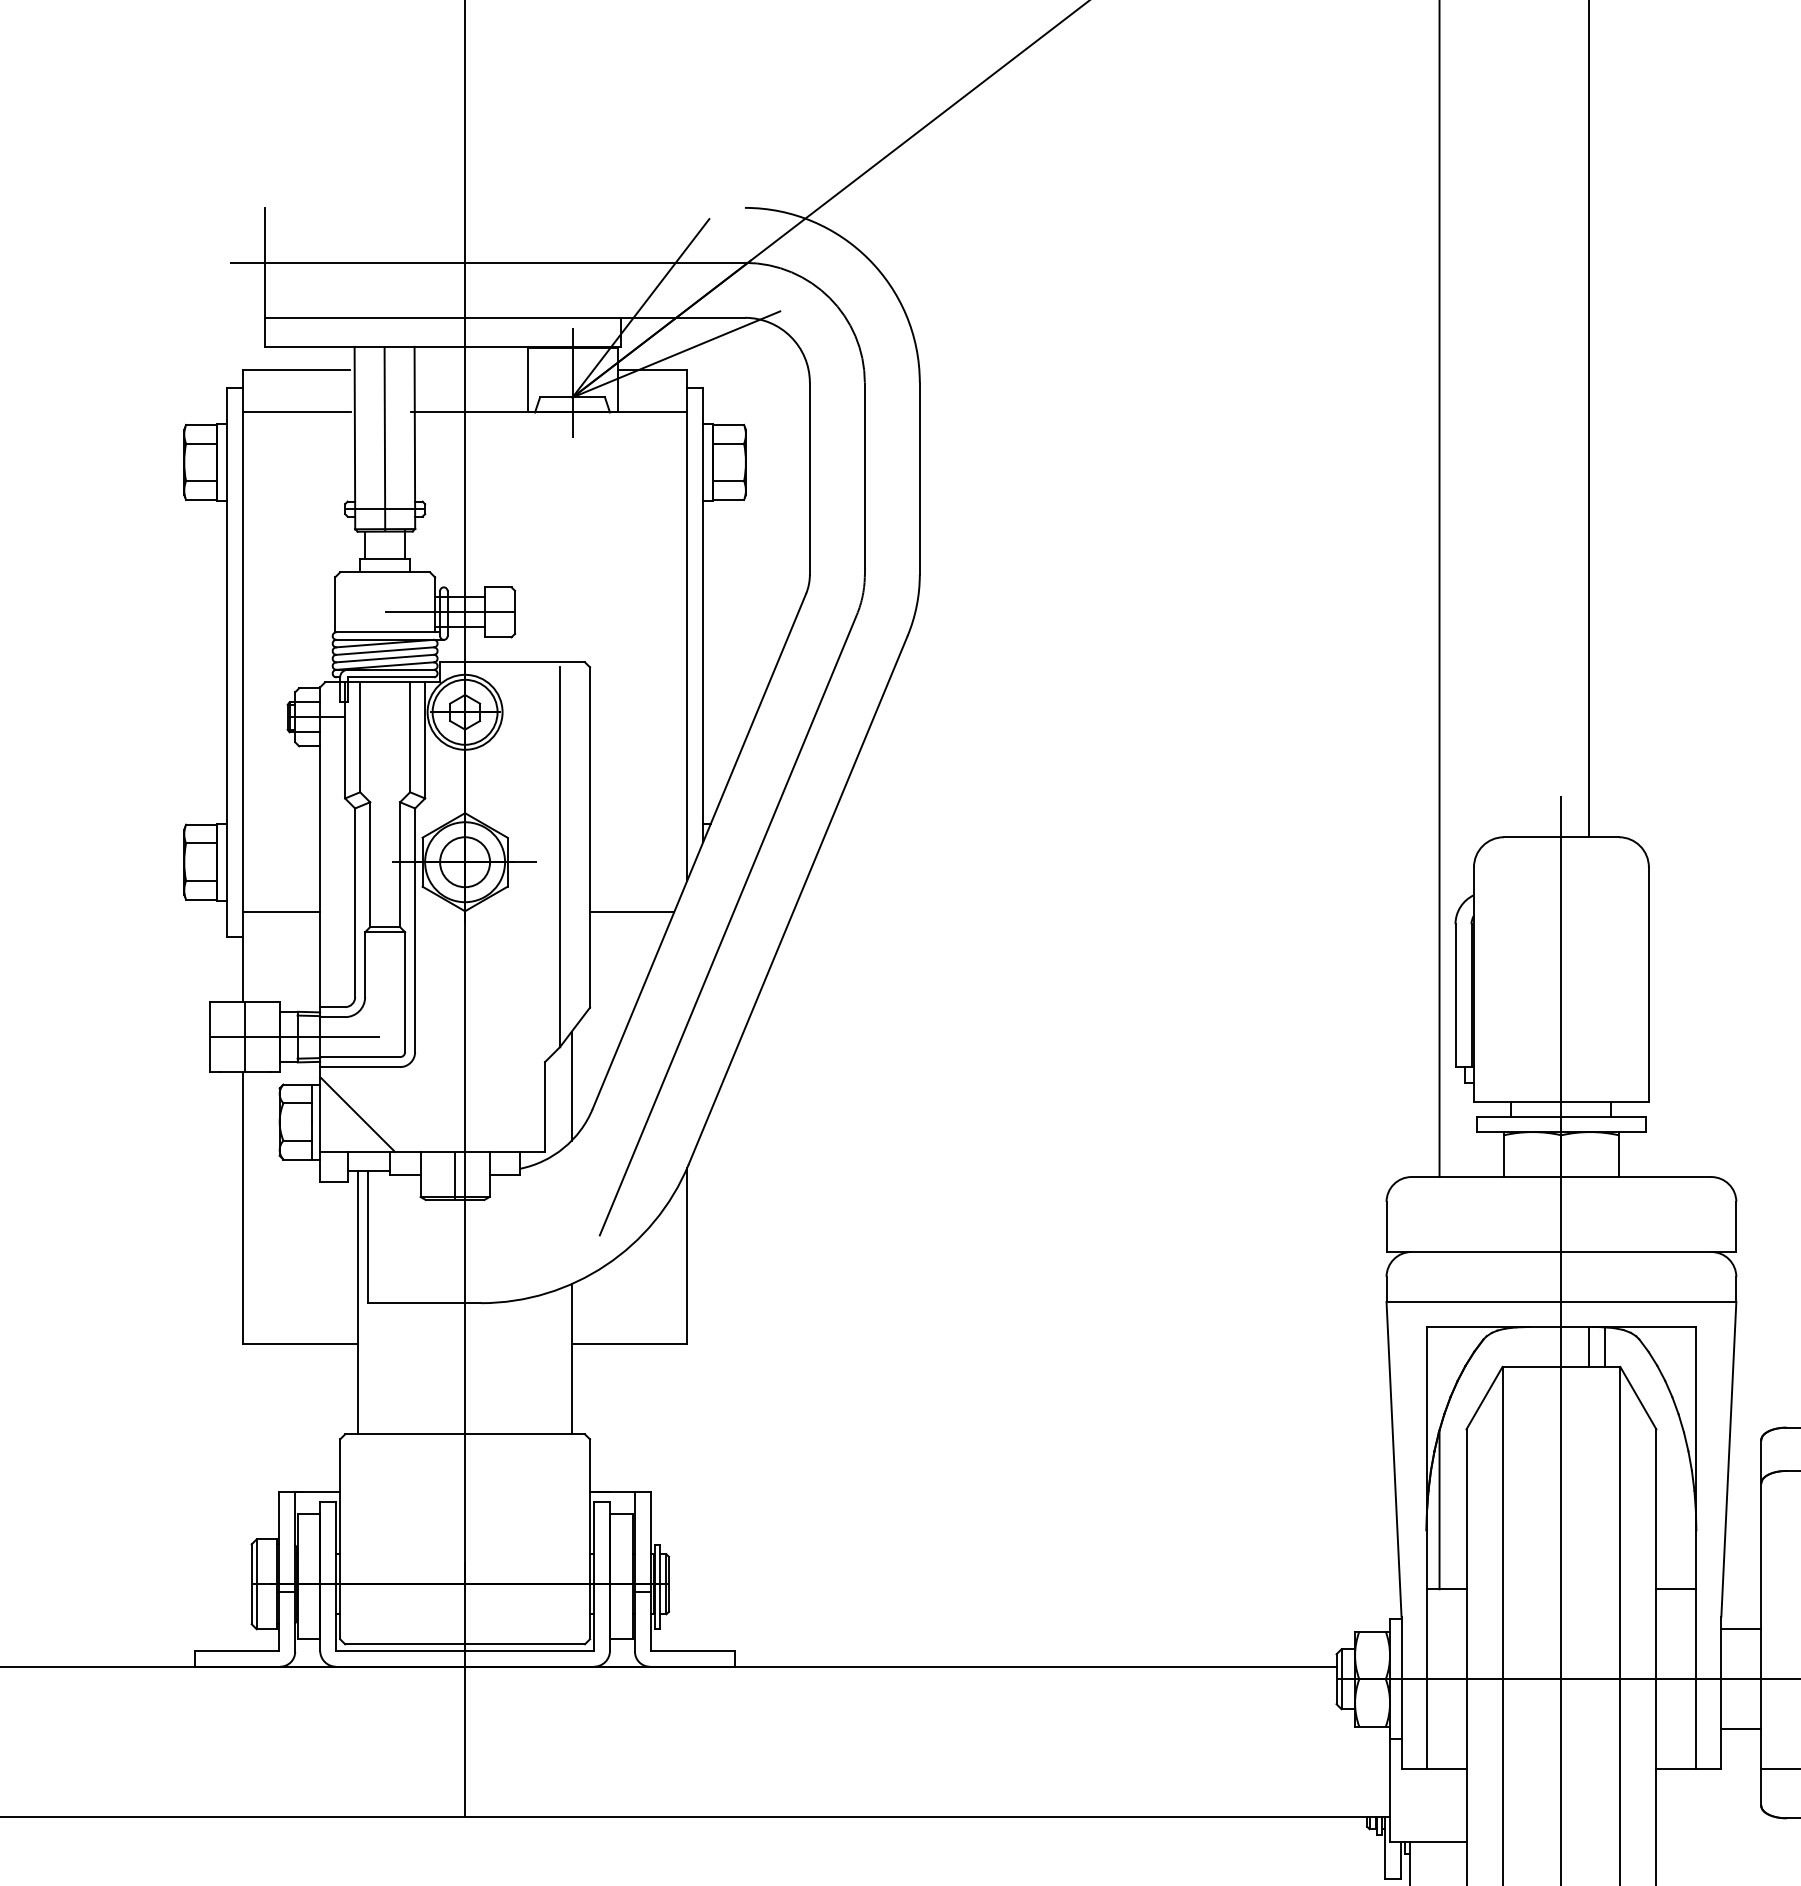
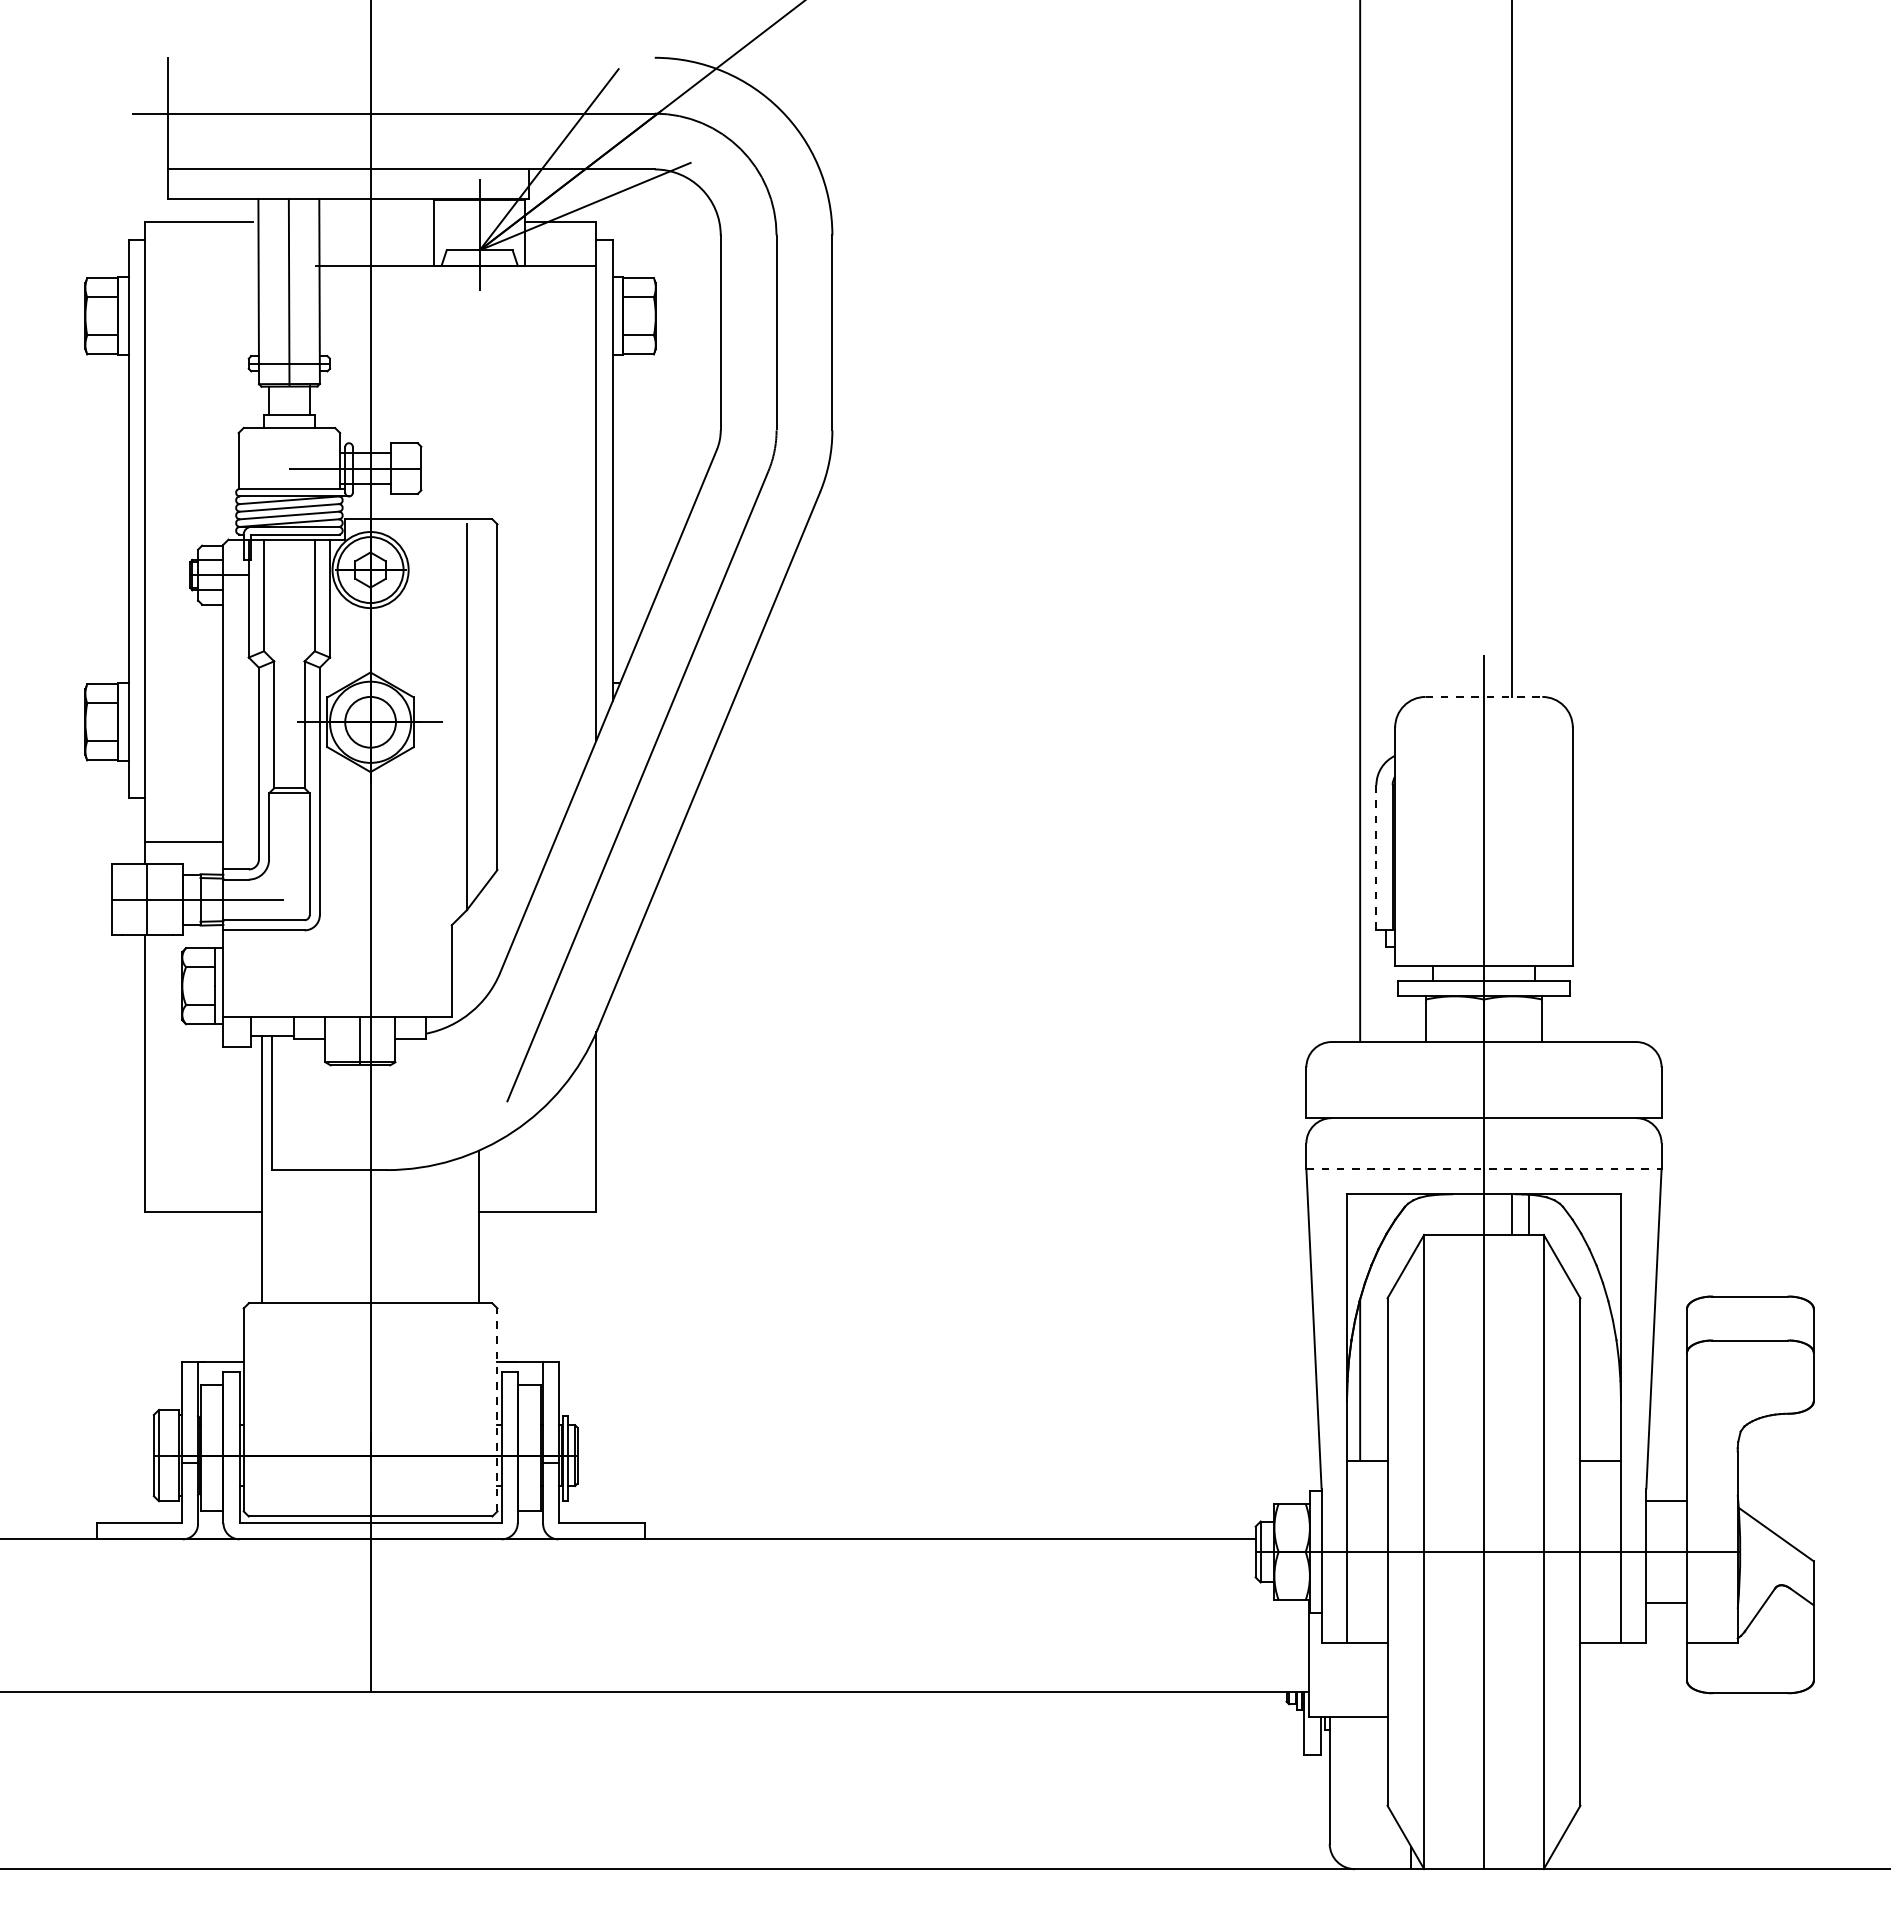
line: (296, 412) -> (199, 265), removed
line: (1561, 836) -> (1484, 696), solid -> dashed
line: (280, 912) -> (183, 842), moved
line: (631, 912) -> (539, 773), removed
line: (1455, 995) -> (1376, 857), solid -> dashed
line: (571, 1085) -> (478, 949), removed
line: (357, 1114) -> (261, 978), removed
line: (1560, 1301) -> (1483, 1168), solid -> dashed
line: (590, 1538) -> (497, 1409), solid -> dashed

